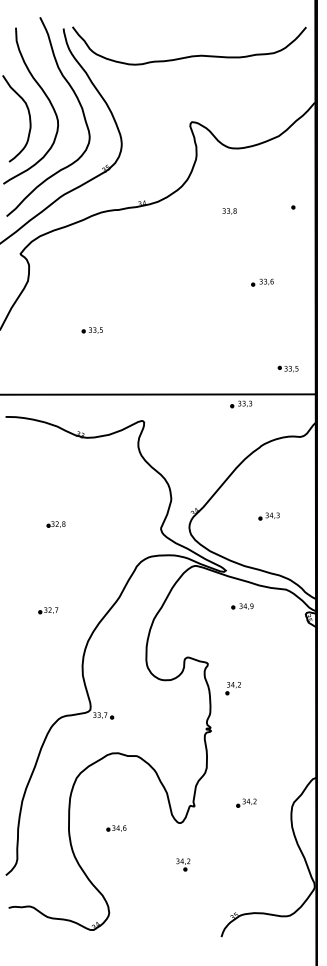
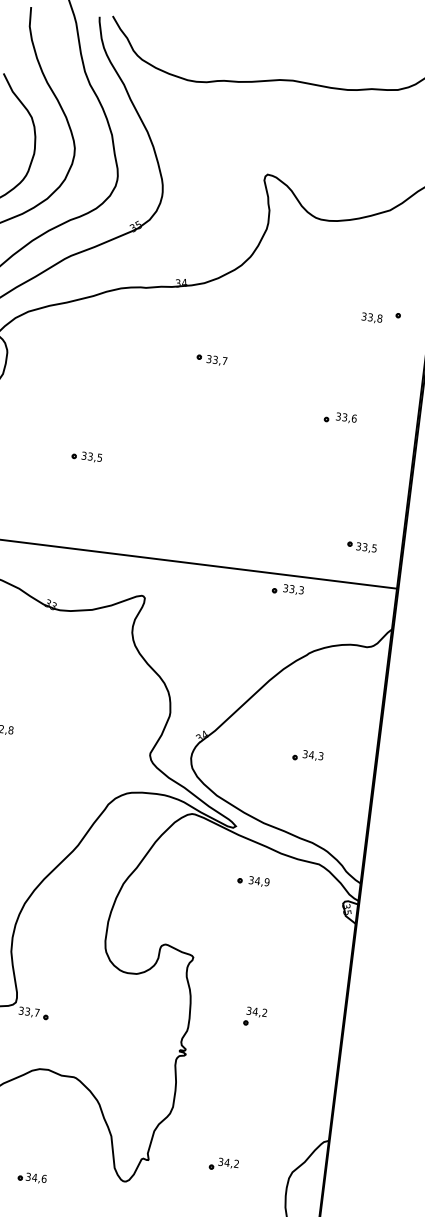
text: (229, 211) -> (371, 318), moved
part: (168, 253) -> (210, 359), added
part: (232, 688) -> (254, 1016), moved

